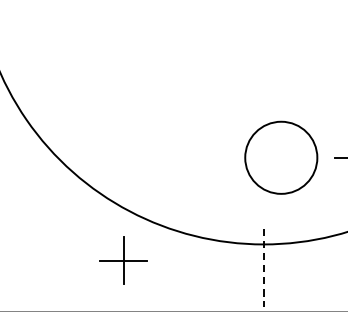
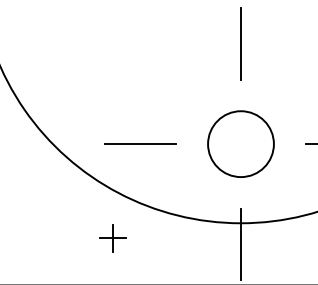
line: (264, 47) -> (241, 43), added
circle: (280, 157) -> (240, 143), moved
line: (153, 158) -> (140, 144), added
part: (123, 261) -> (112, 238), size x0.62
line: (264, 267) -> (241, 244), dashed -> solid

